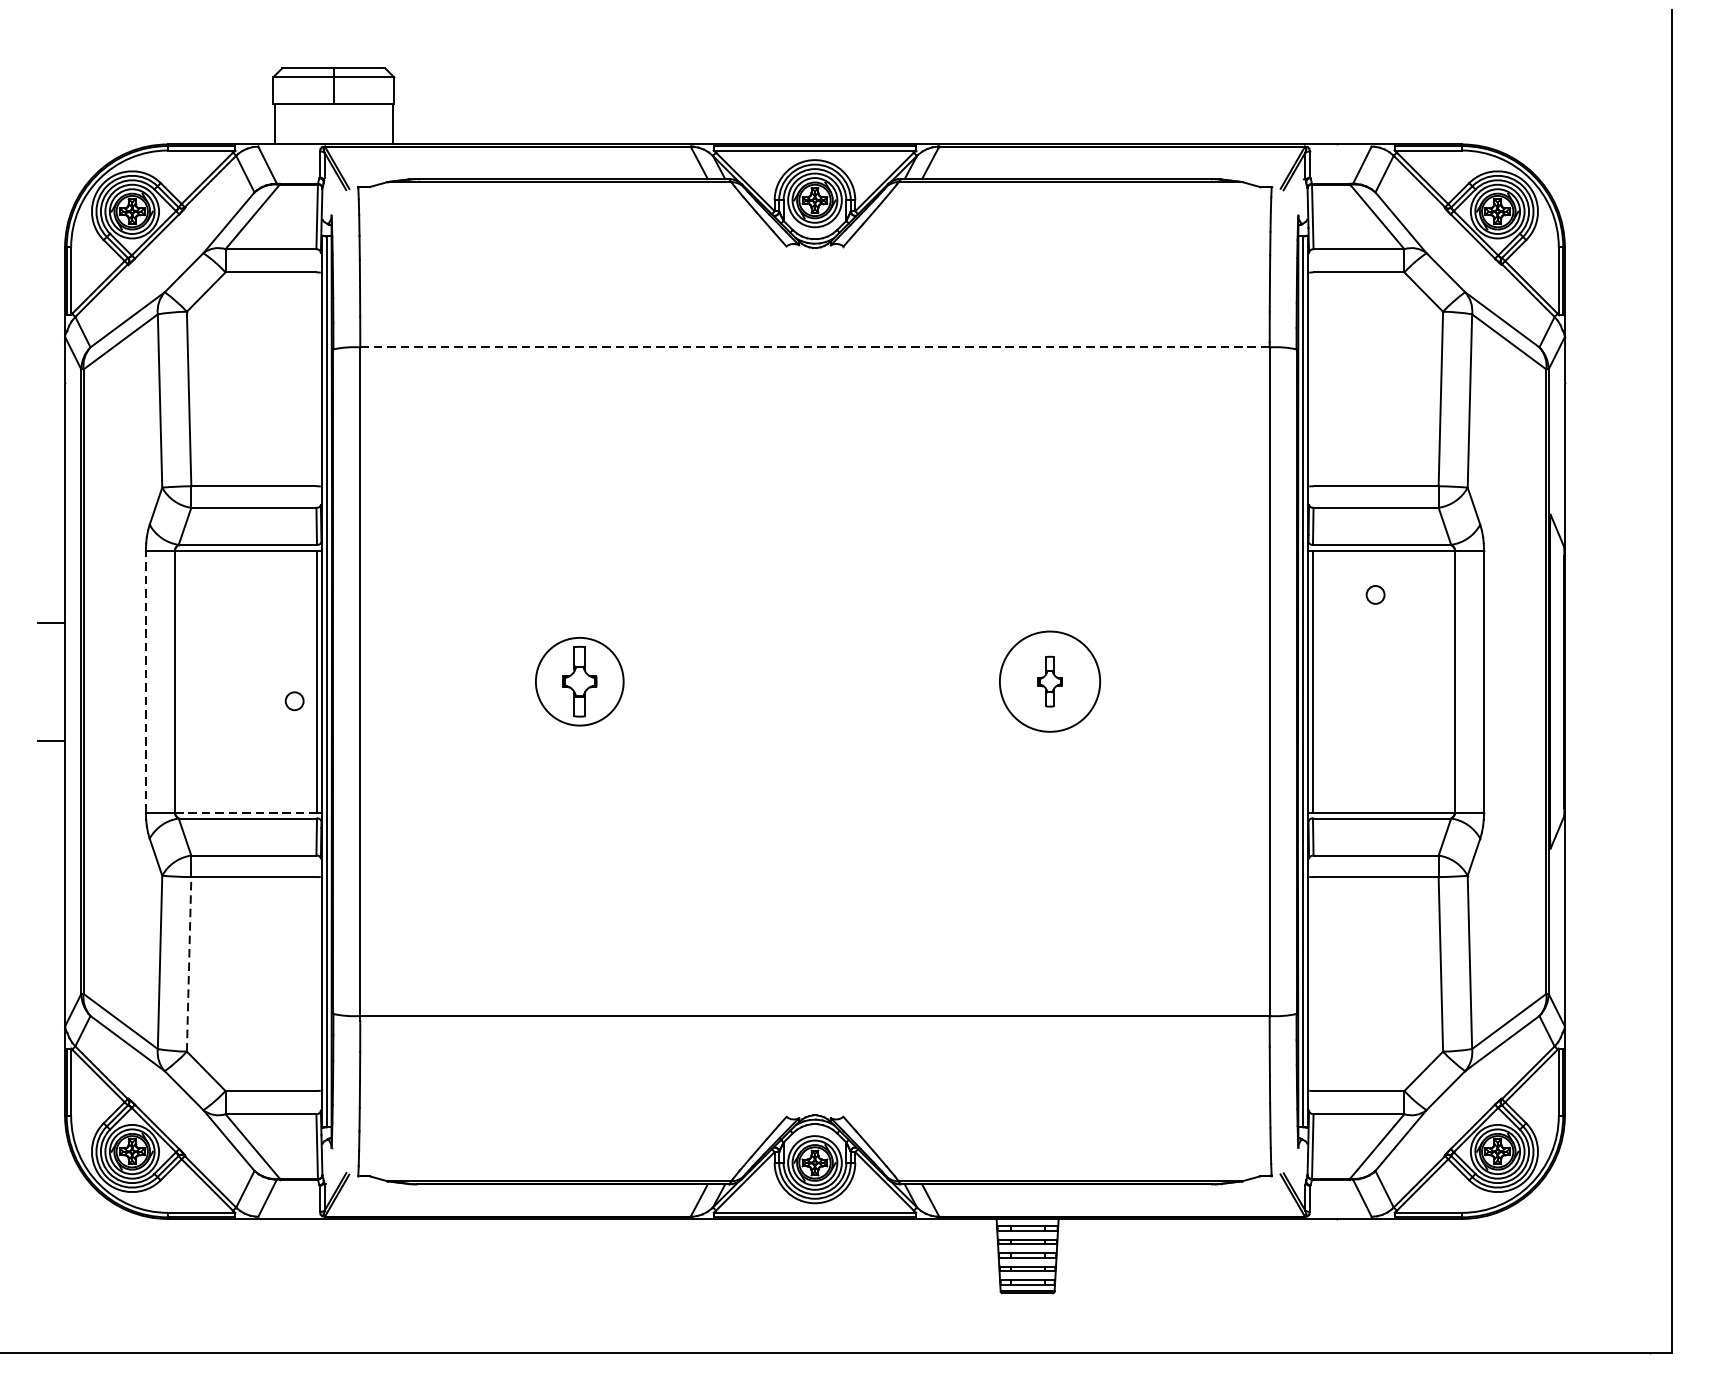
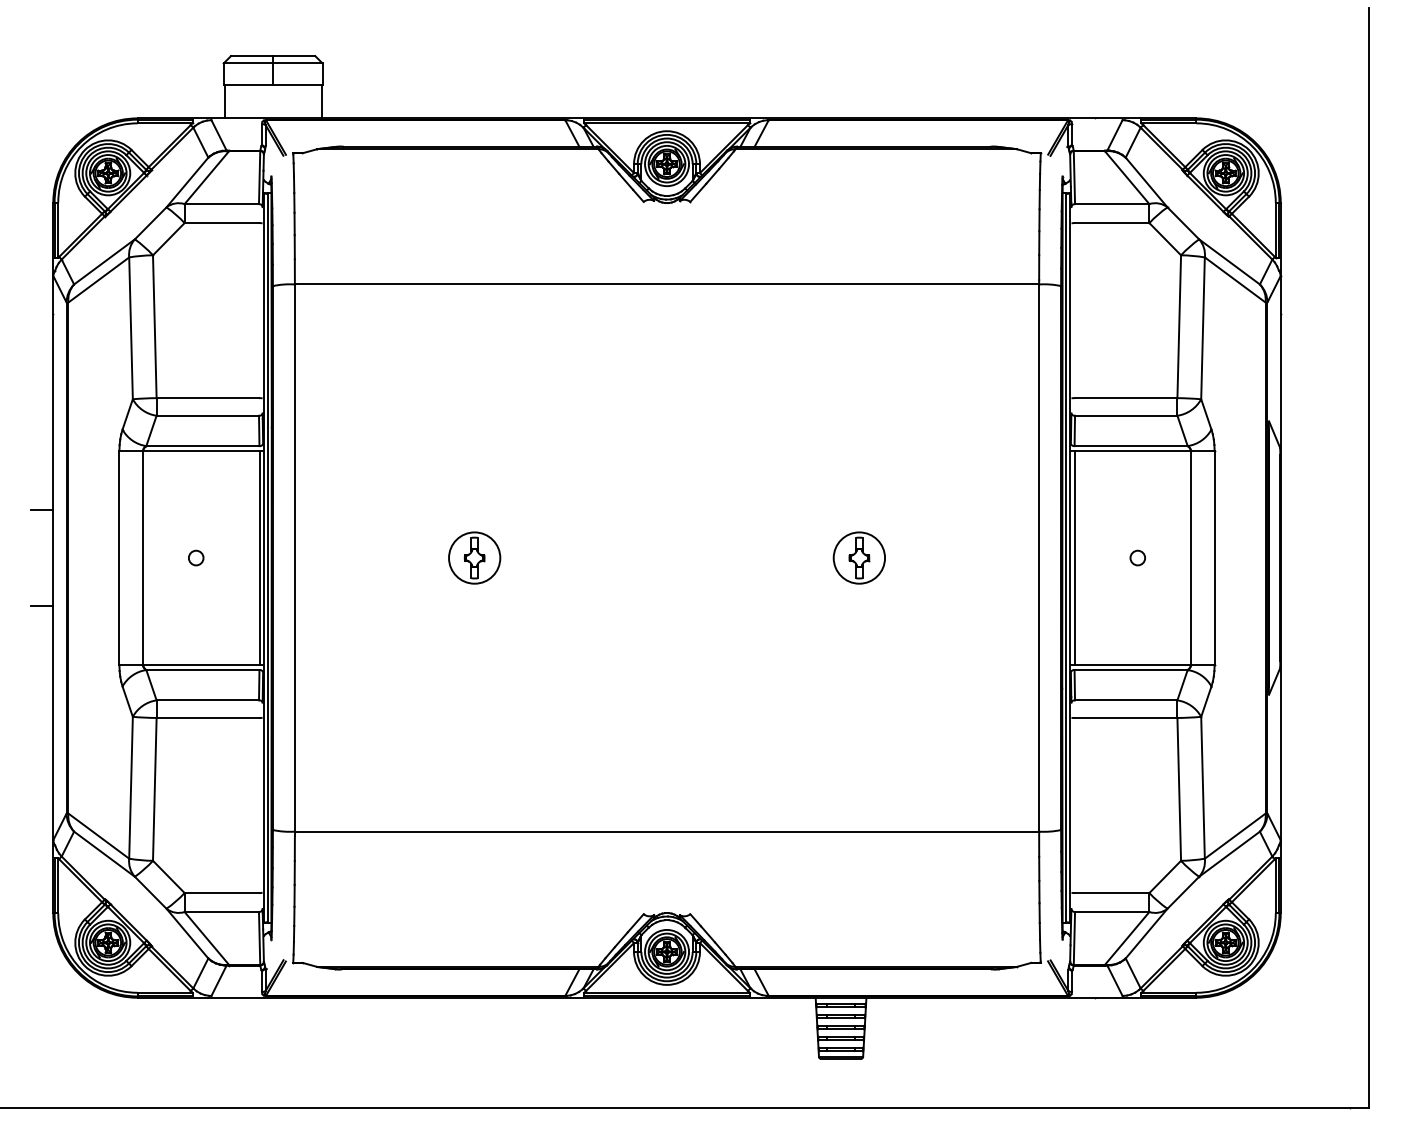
line: (815, 347) -> (667, 284), dashed -> solid
circle: (1375, 594) -> (1137, 557), moved
line: (145, 681) -> (119, 557), dashed -> solid
part: (579, 681) -> (474, 557), size x0.71
circle: (1050, 681) -> (859, 557), size x0.62
circle: (295, 700) -> (196, 557), moved
line: (246, 812) -> (201, 665), dashed -> solid
line: (188, 963) -> (154, 788), dashed -> solid

